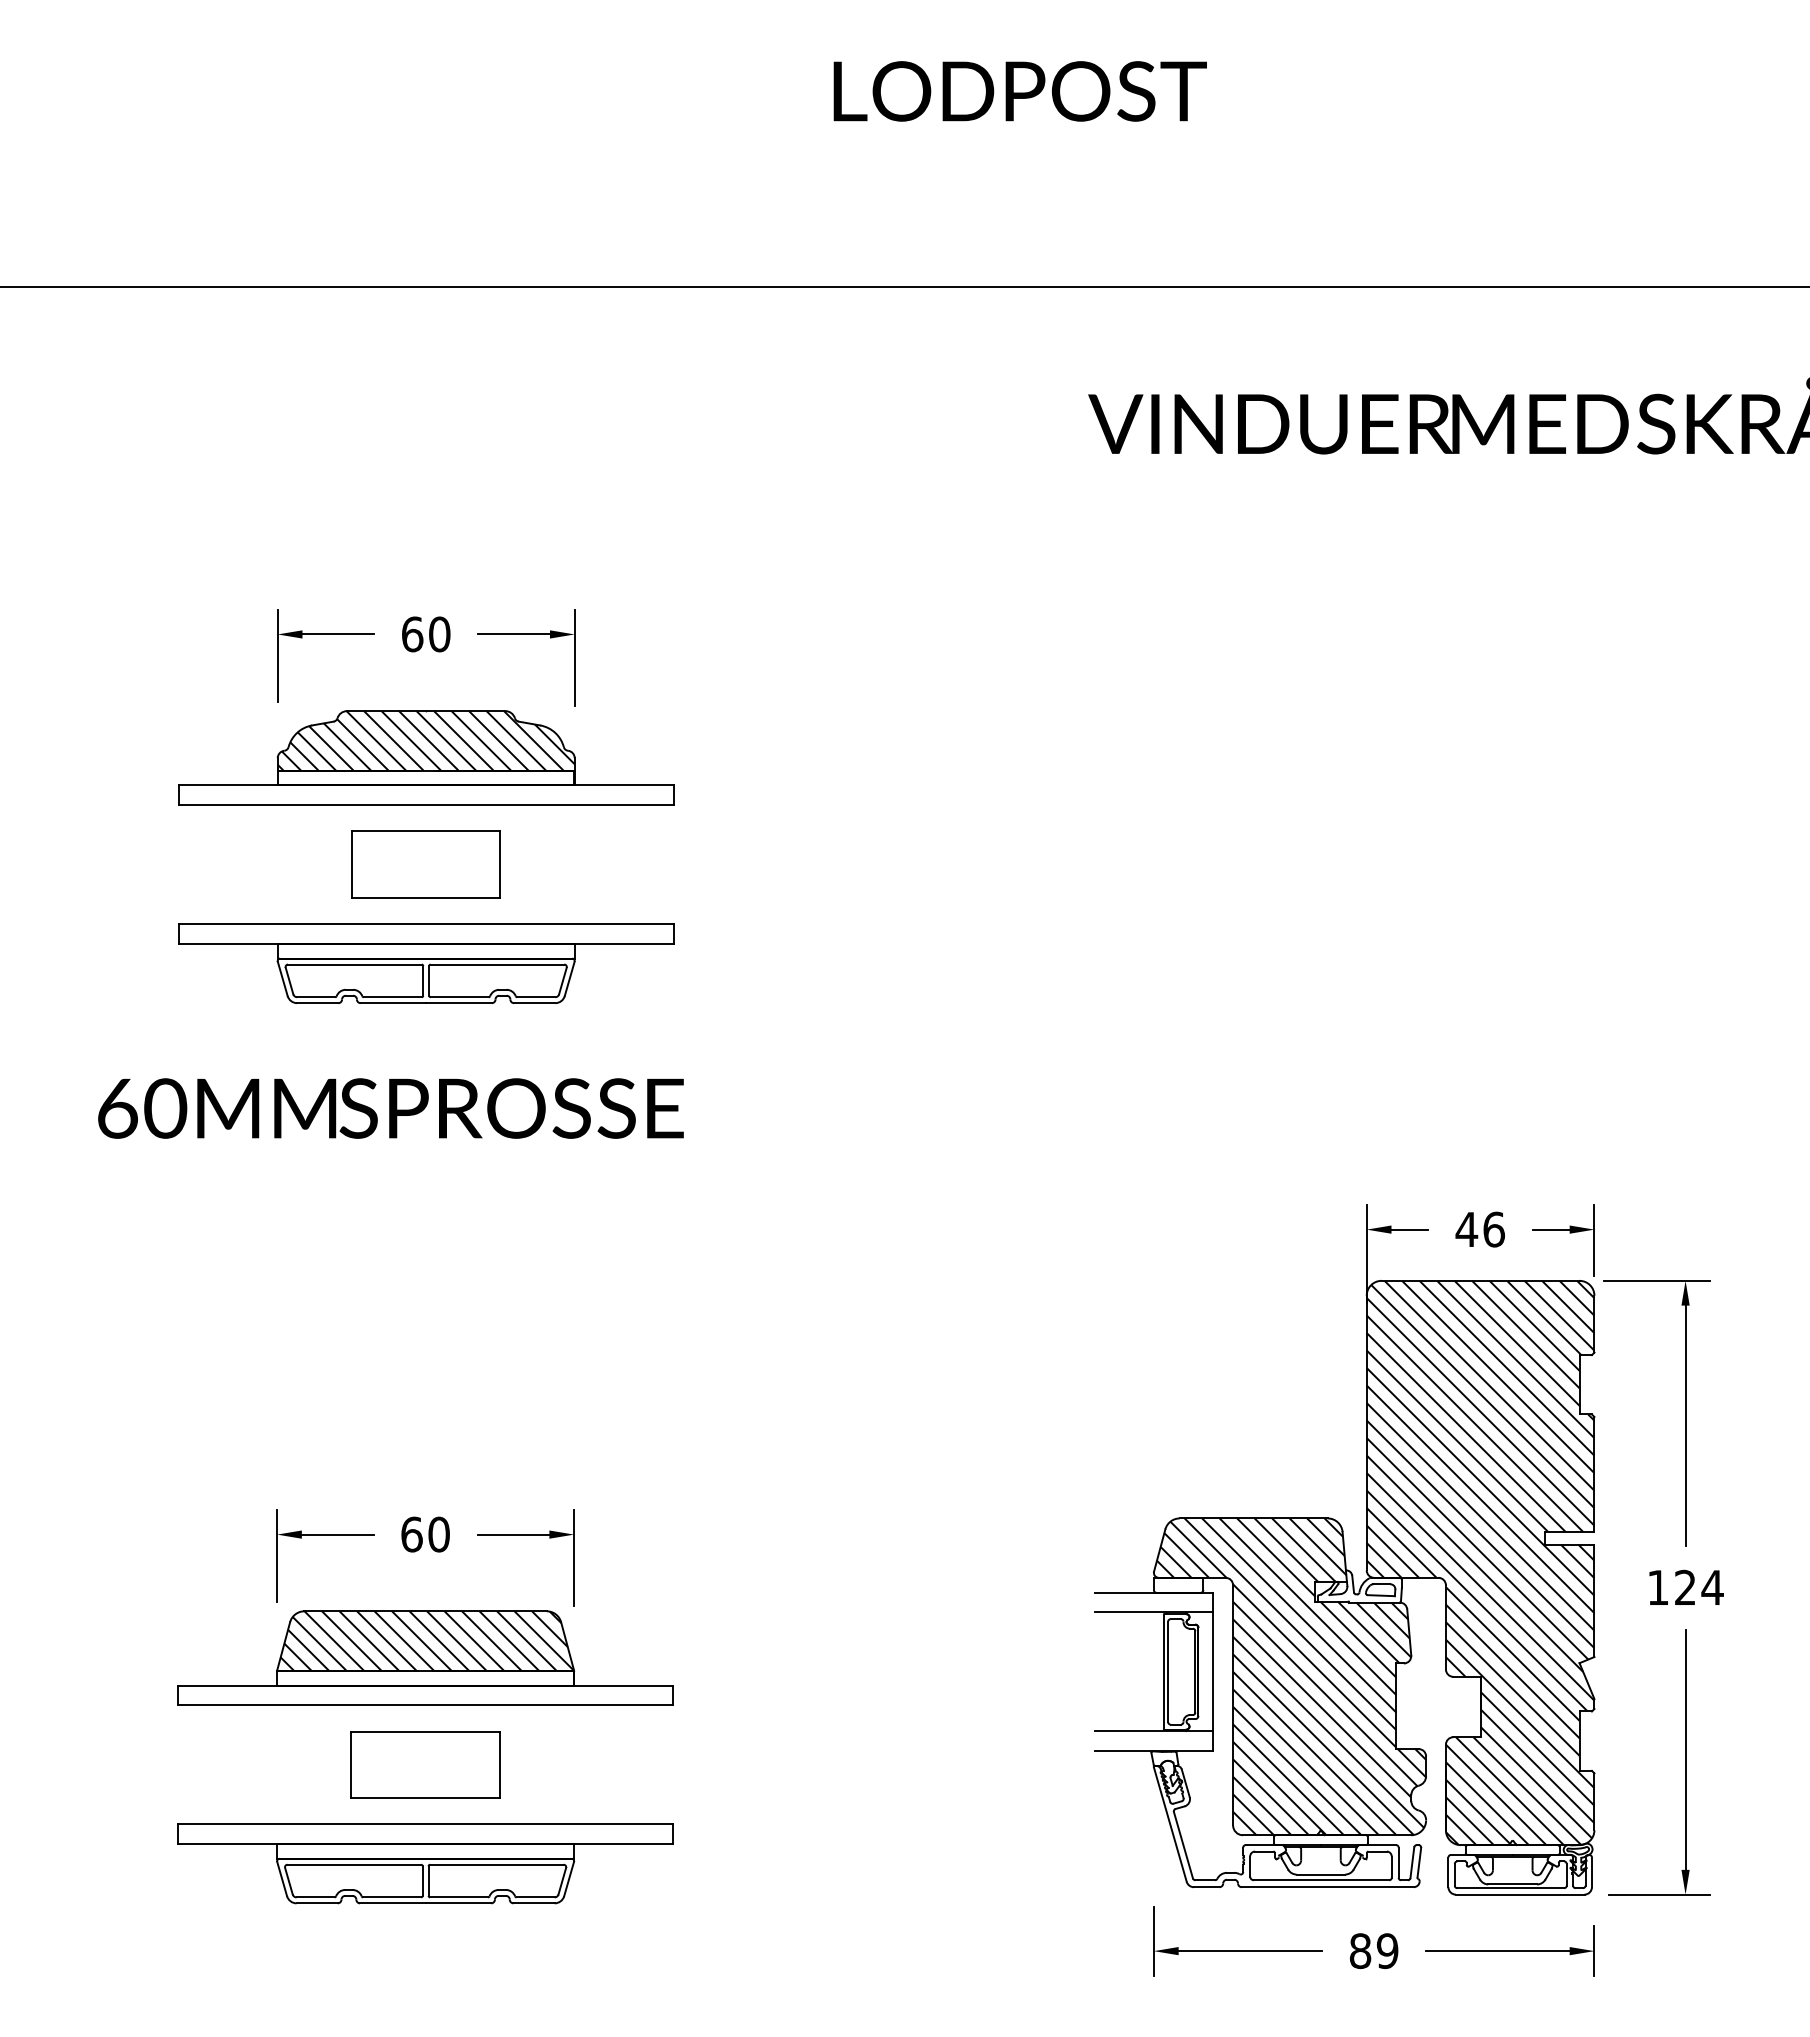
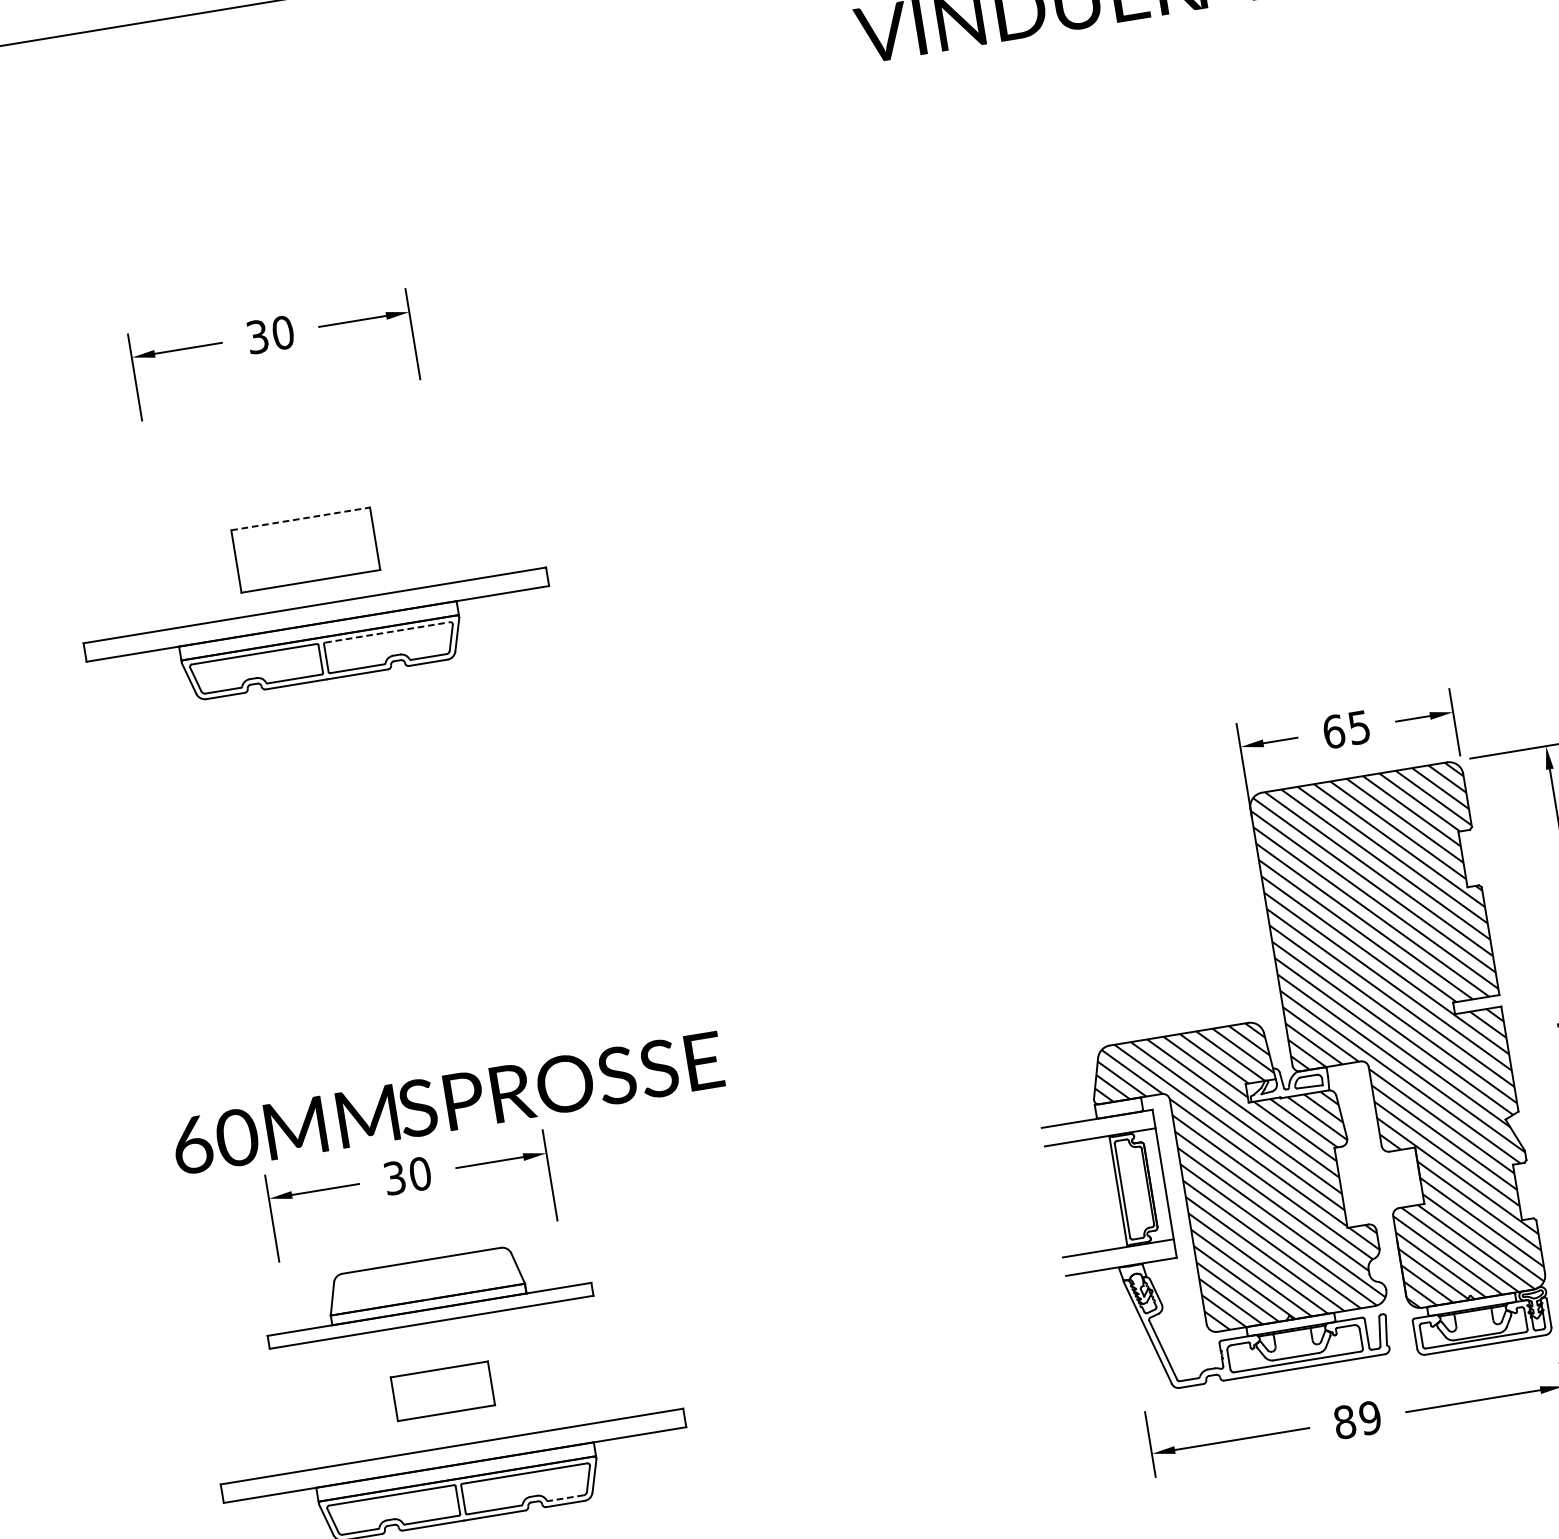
text: (412, 634) -> (257, 337), 60 -> 30
part: (426, 757) -> (289, 449), removed
line: (426, 831) -> (300, 518), solid -> dashed
line: (497, 964) -> (387, 632), solid -> dashed
text: (390, 1108) -> (447, 1103), moved
text: (1479, 1229) -> (1345, 729), 46 -> 65
text: (411, 1534) -> (394, 1178), 60 -> 30
part: (425, 1657) -> (426, 1290), size x0.7
part: (425, 1764) -> (442, 1390), size x0.7
line: (535, 1897) -> (565, 1498), solid -> dashed

